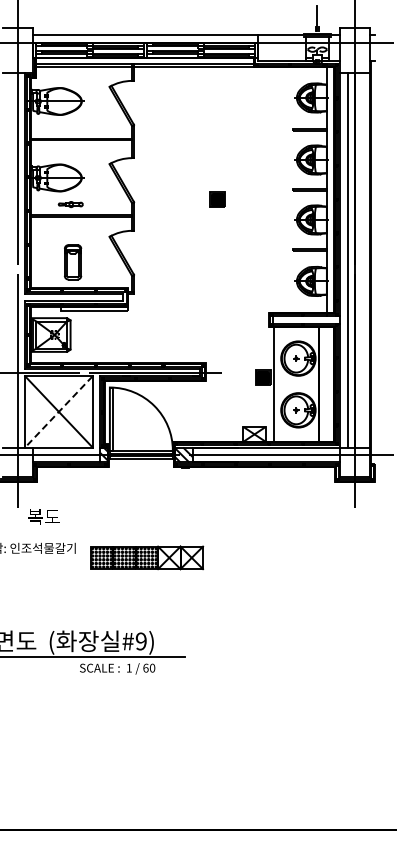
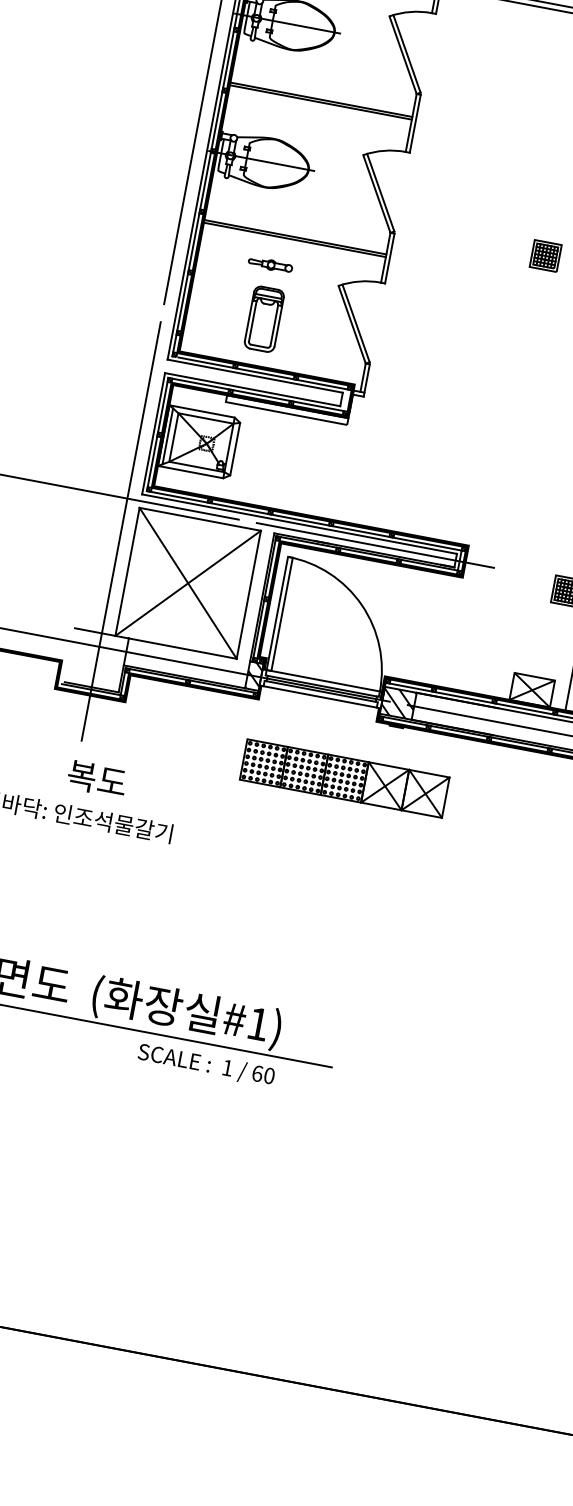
part: (70, 204) -> (269, 264), moved
line: (58, 412) -> (187, 584), dashed -> solid
text: (43, 516) -> (96, 777), moved
part: (147, 557) -> (346, 778), moved
text: (140, 641) -> (256, 1023), #9) -> #1)

